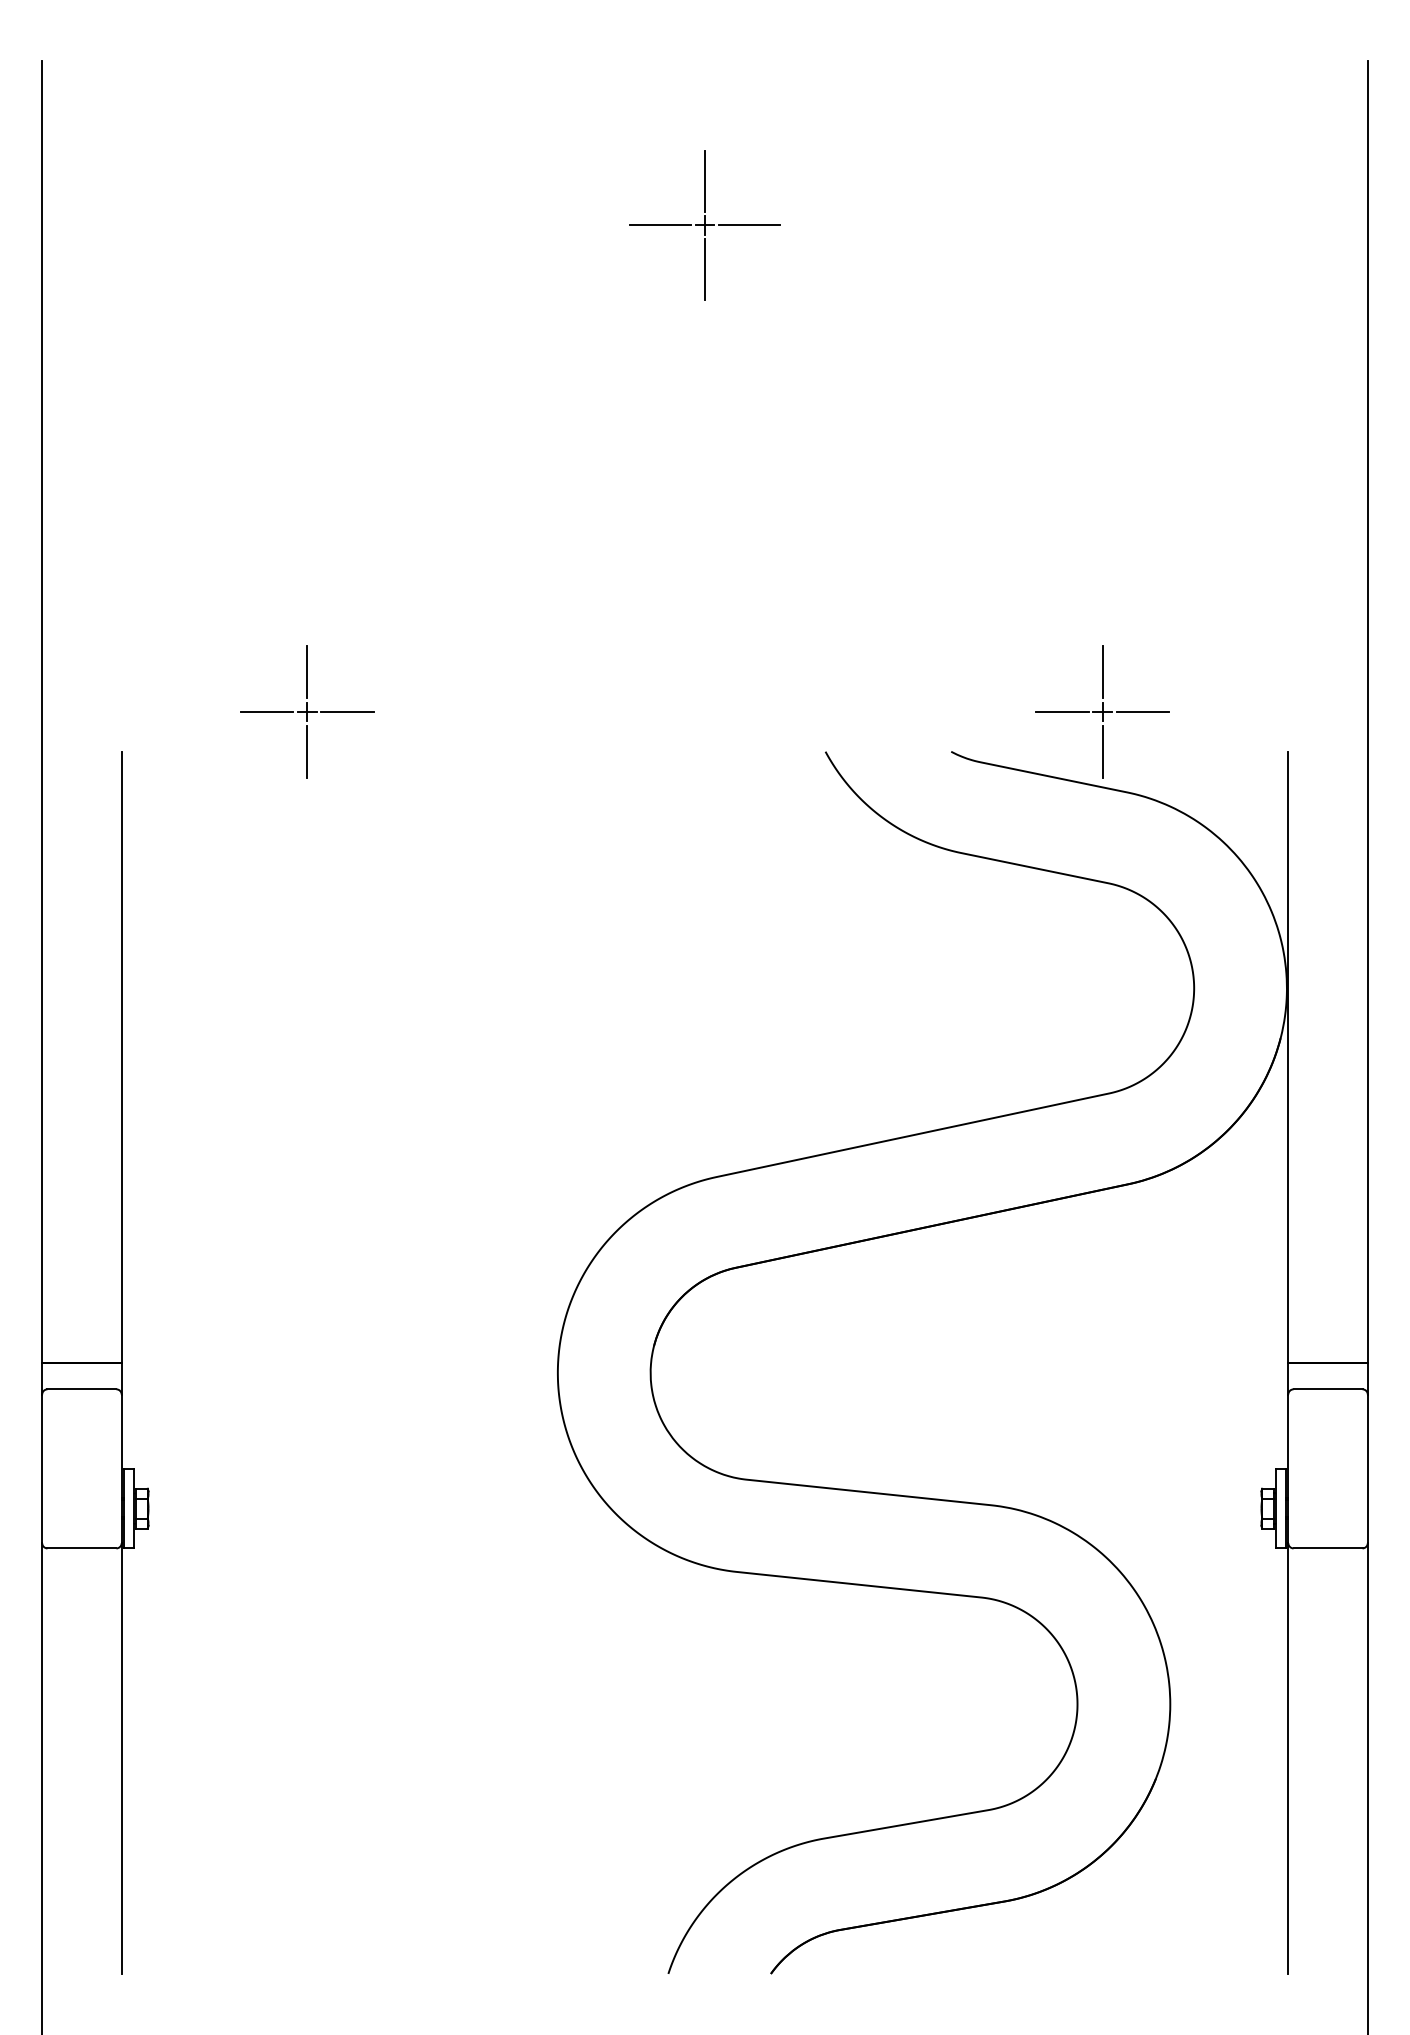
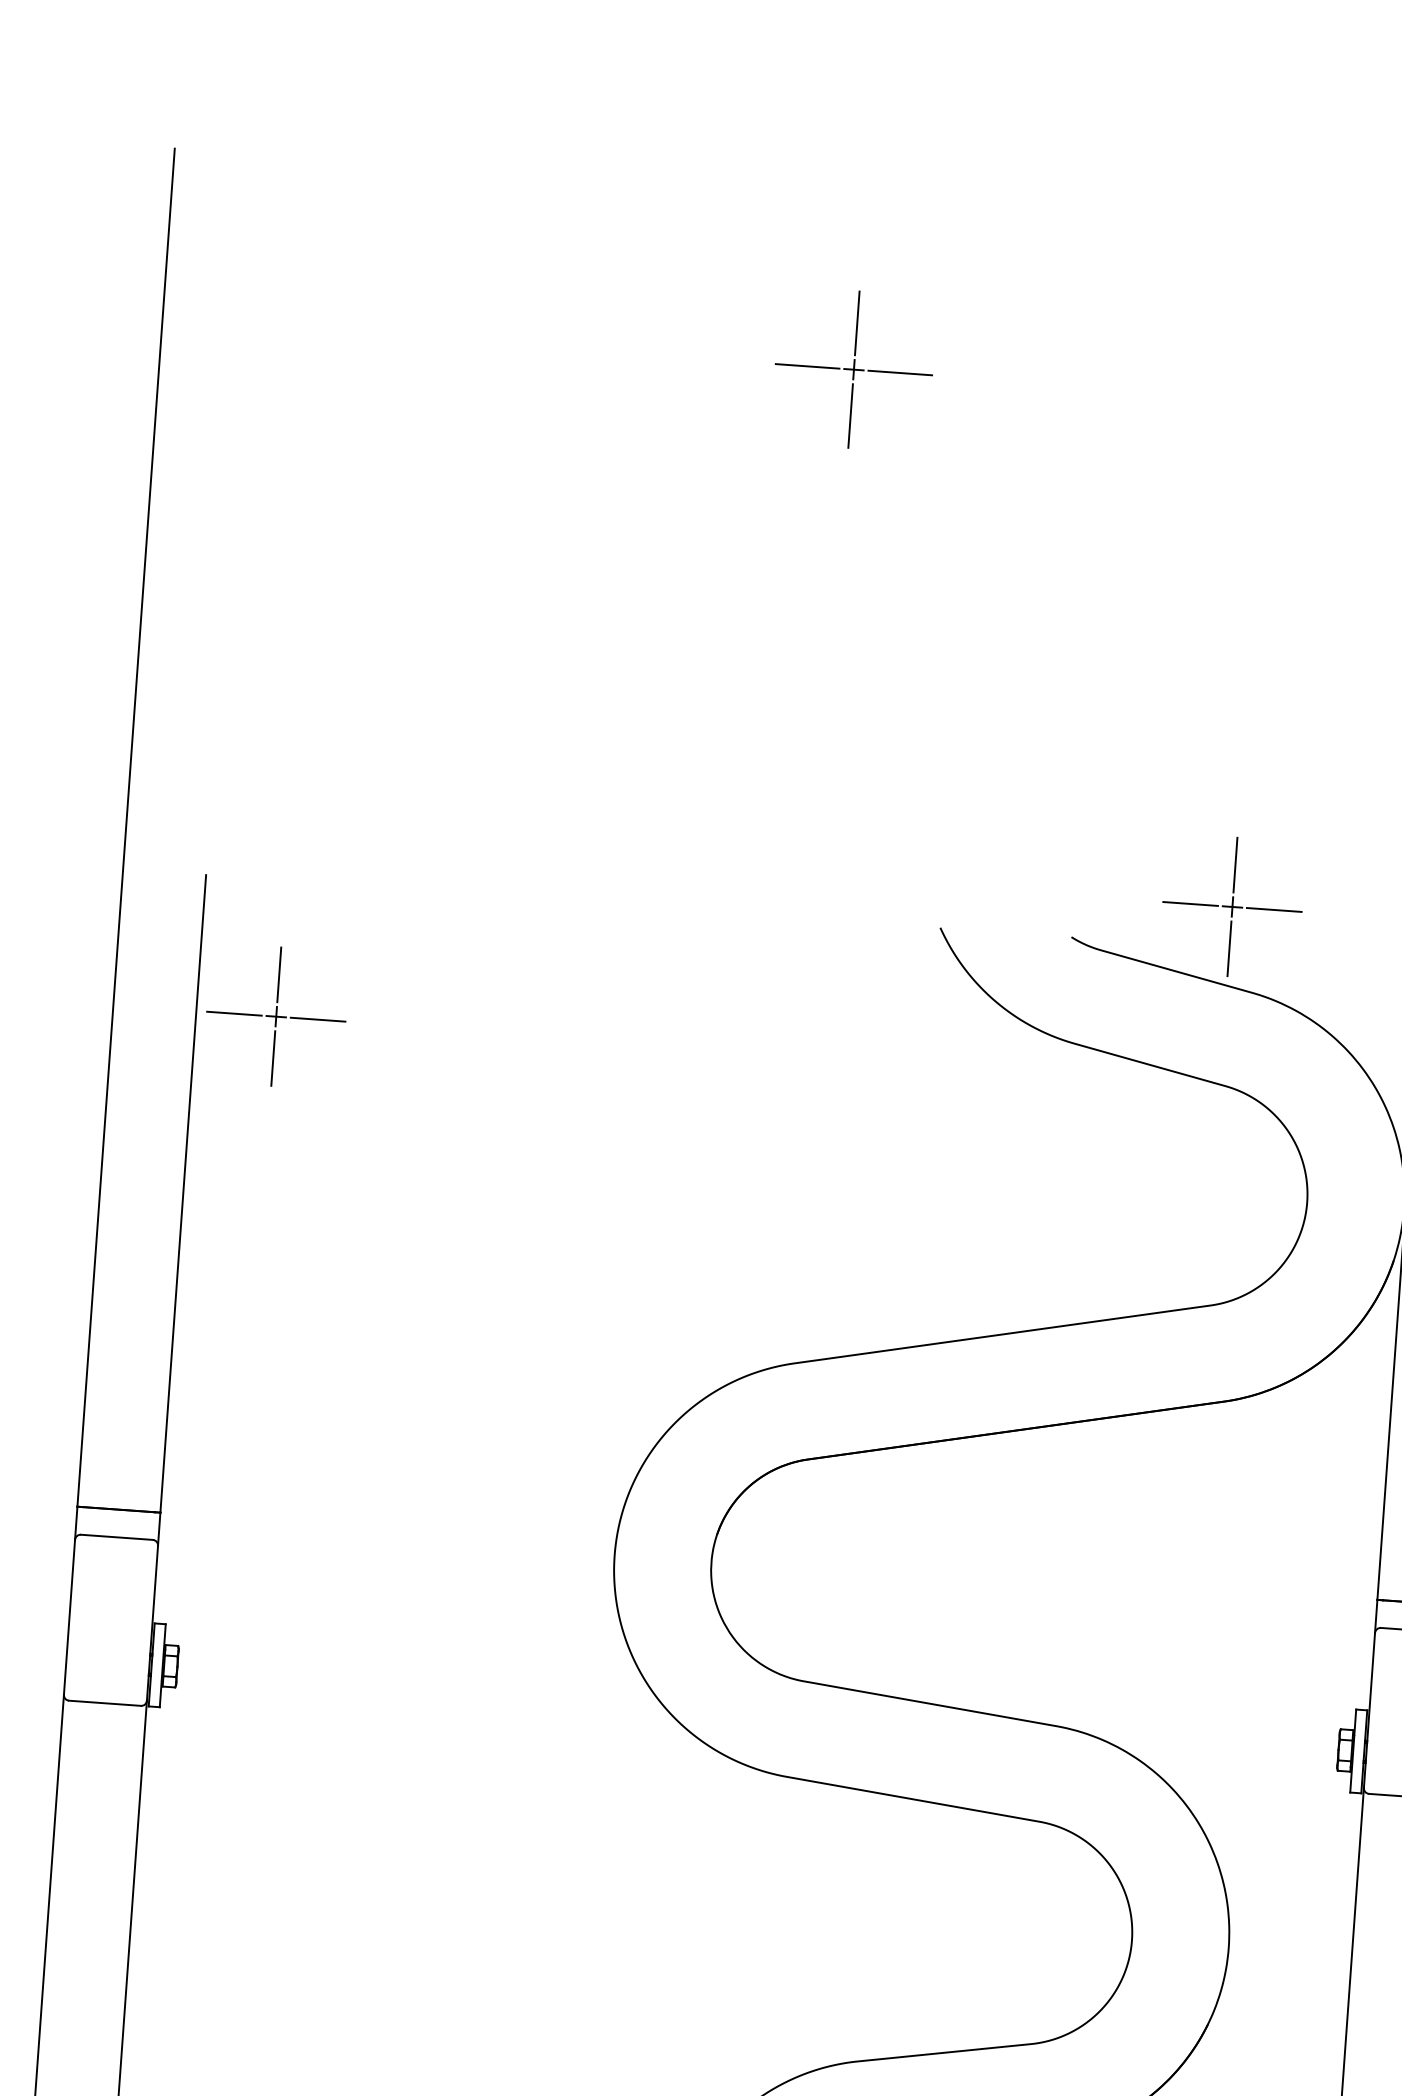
part: (307, 711) -> (276, 1016), moved

